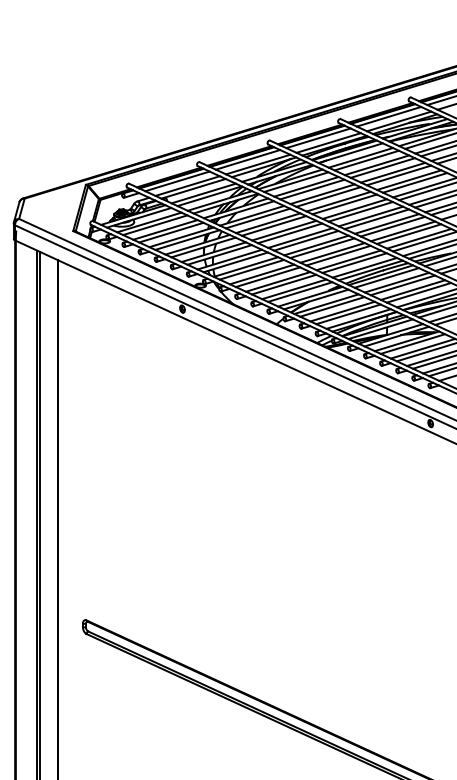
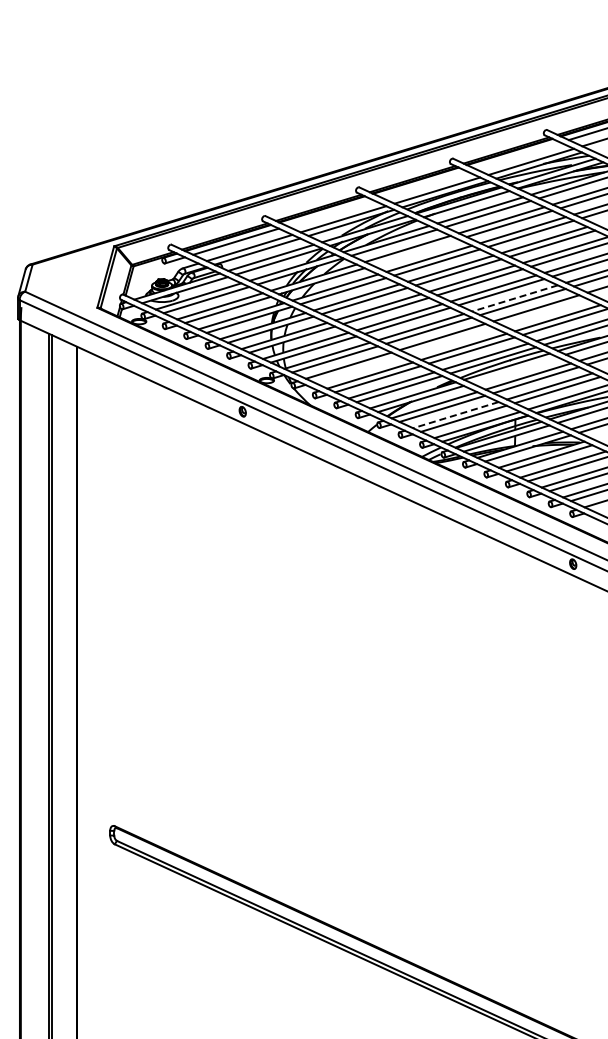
line: (388, 116) -> (517, 155), removed
line: (318, 138) -> (423, 184), removed
line: (247, 159) -> (329, 212), removed
line: (312, 189) -> (415, 252), removed
line: (387, 224) -> (515, 298), solid -> dashed
line: (409, 233) -> (544, 311), removed
line: (338, 255) -> (450, 340), removed
line: (267, 277) -> (356, 369), removed
line: (386, 278) -> (514, 370), removed
line: (342, 311) -> (455, 415), solid -> dashed

